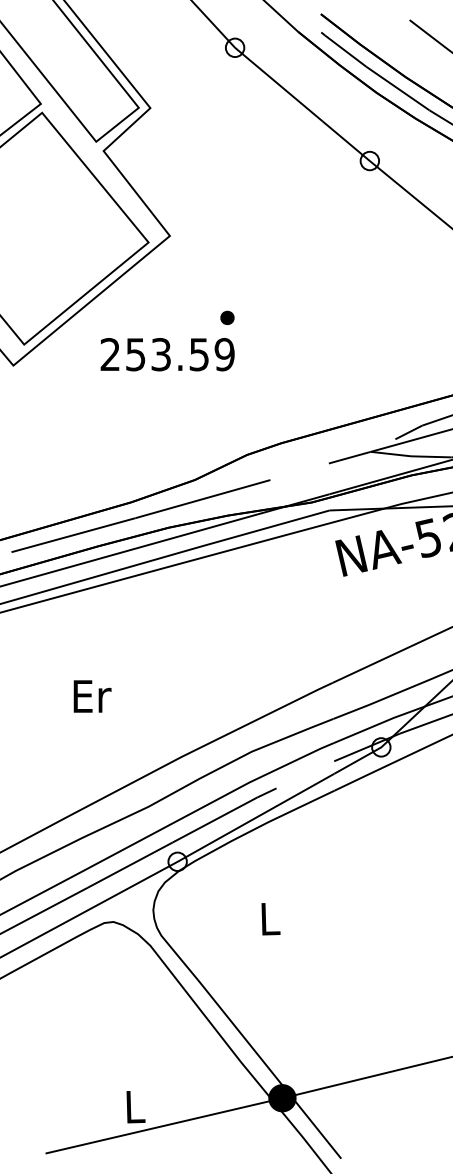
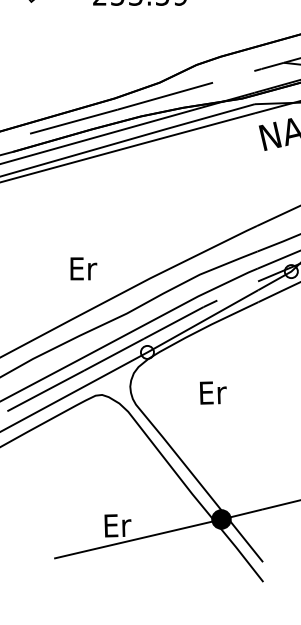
text: (92, 696) -> (83, 268), moved
text: (270, 919) -> (213, 393), L -> Er
text: (135, 1106) -> (117, 525), L -> Er

